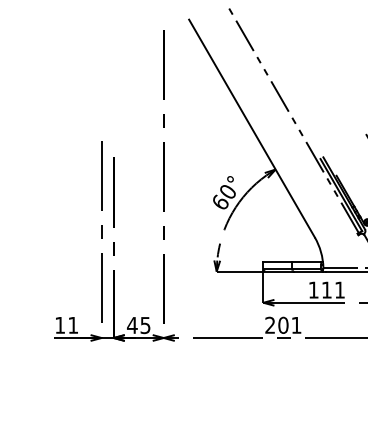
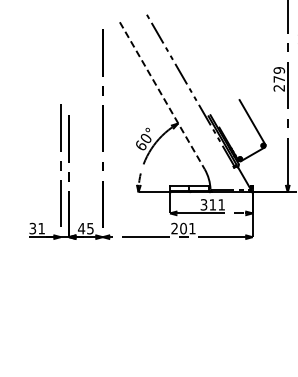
line: (252, 128) -> (162, 95), solid -> dashed
text: (312, 289) -> (203, 204), 111 -> 311
text: (59, 325) -> (32, 228), 11 -> 31

